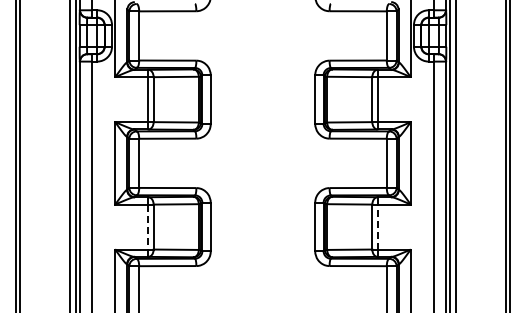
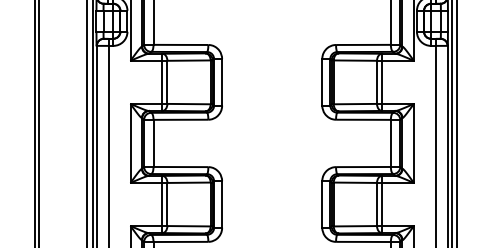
line: (377, 226) -> (381, 203), dashed -> solid
line: (148, 227) -> (162, 204), dashed -> solid

